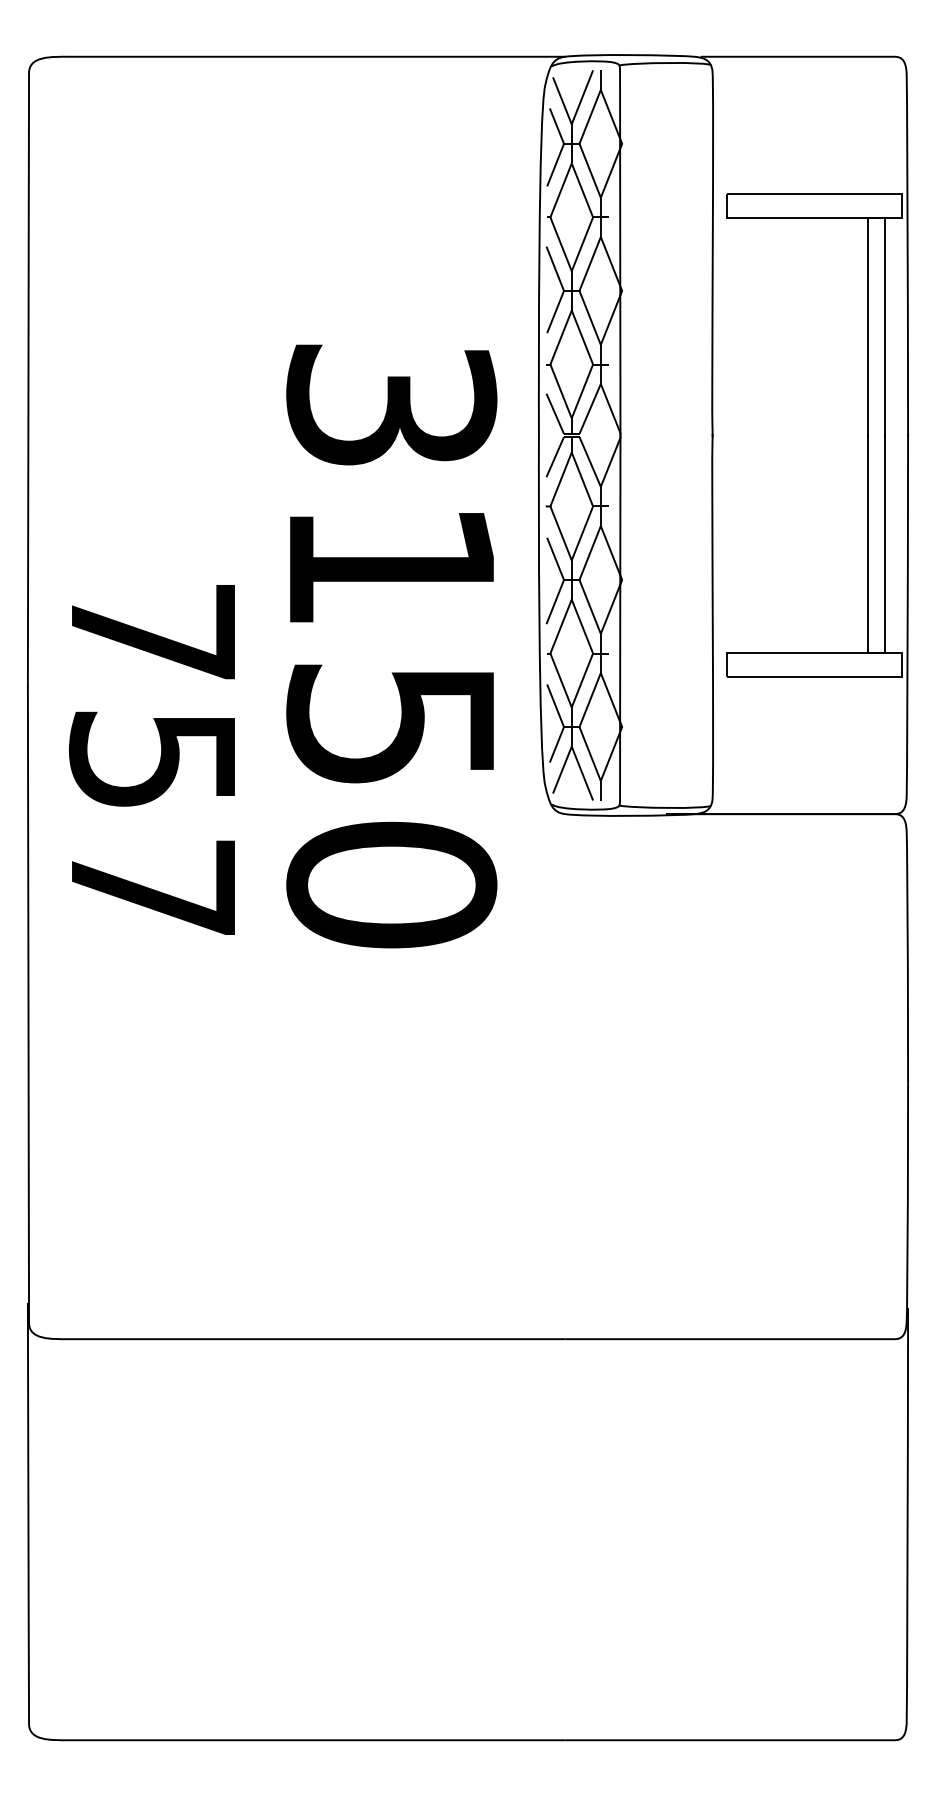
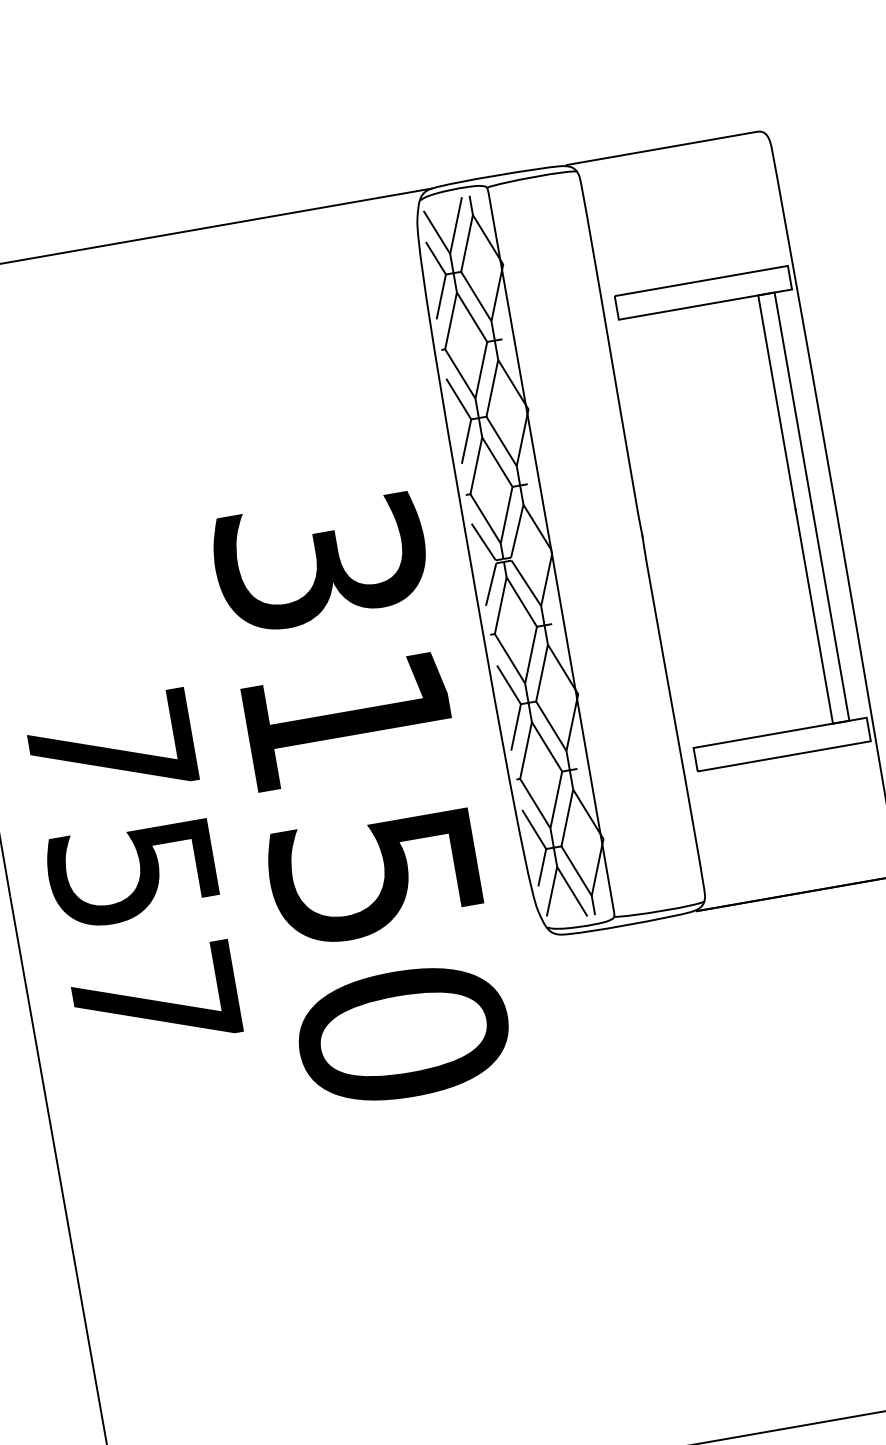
text: (151, 759) -> (131, 873), moved

